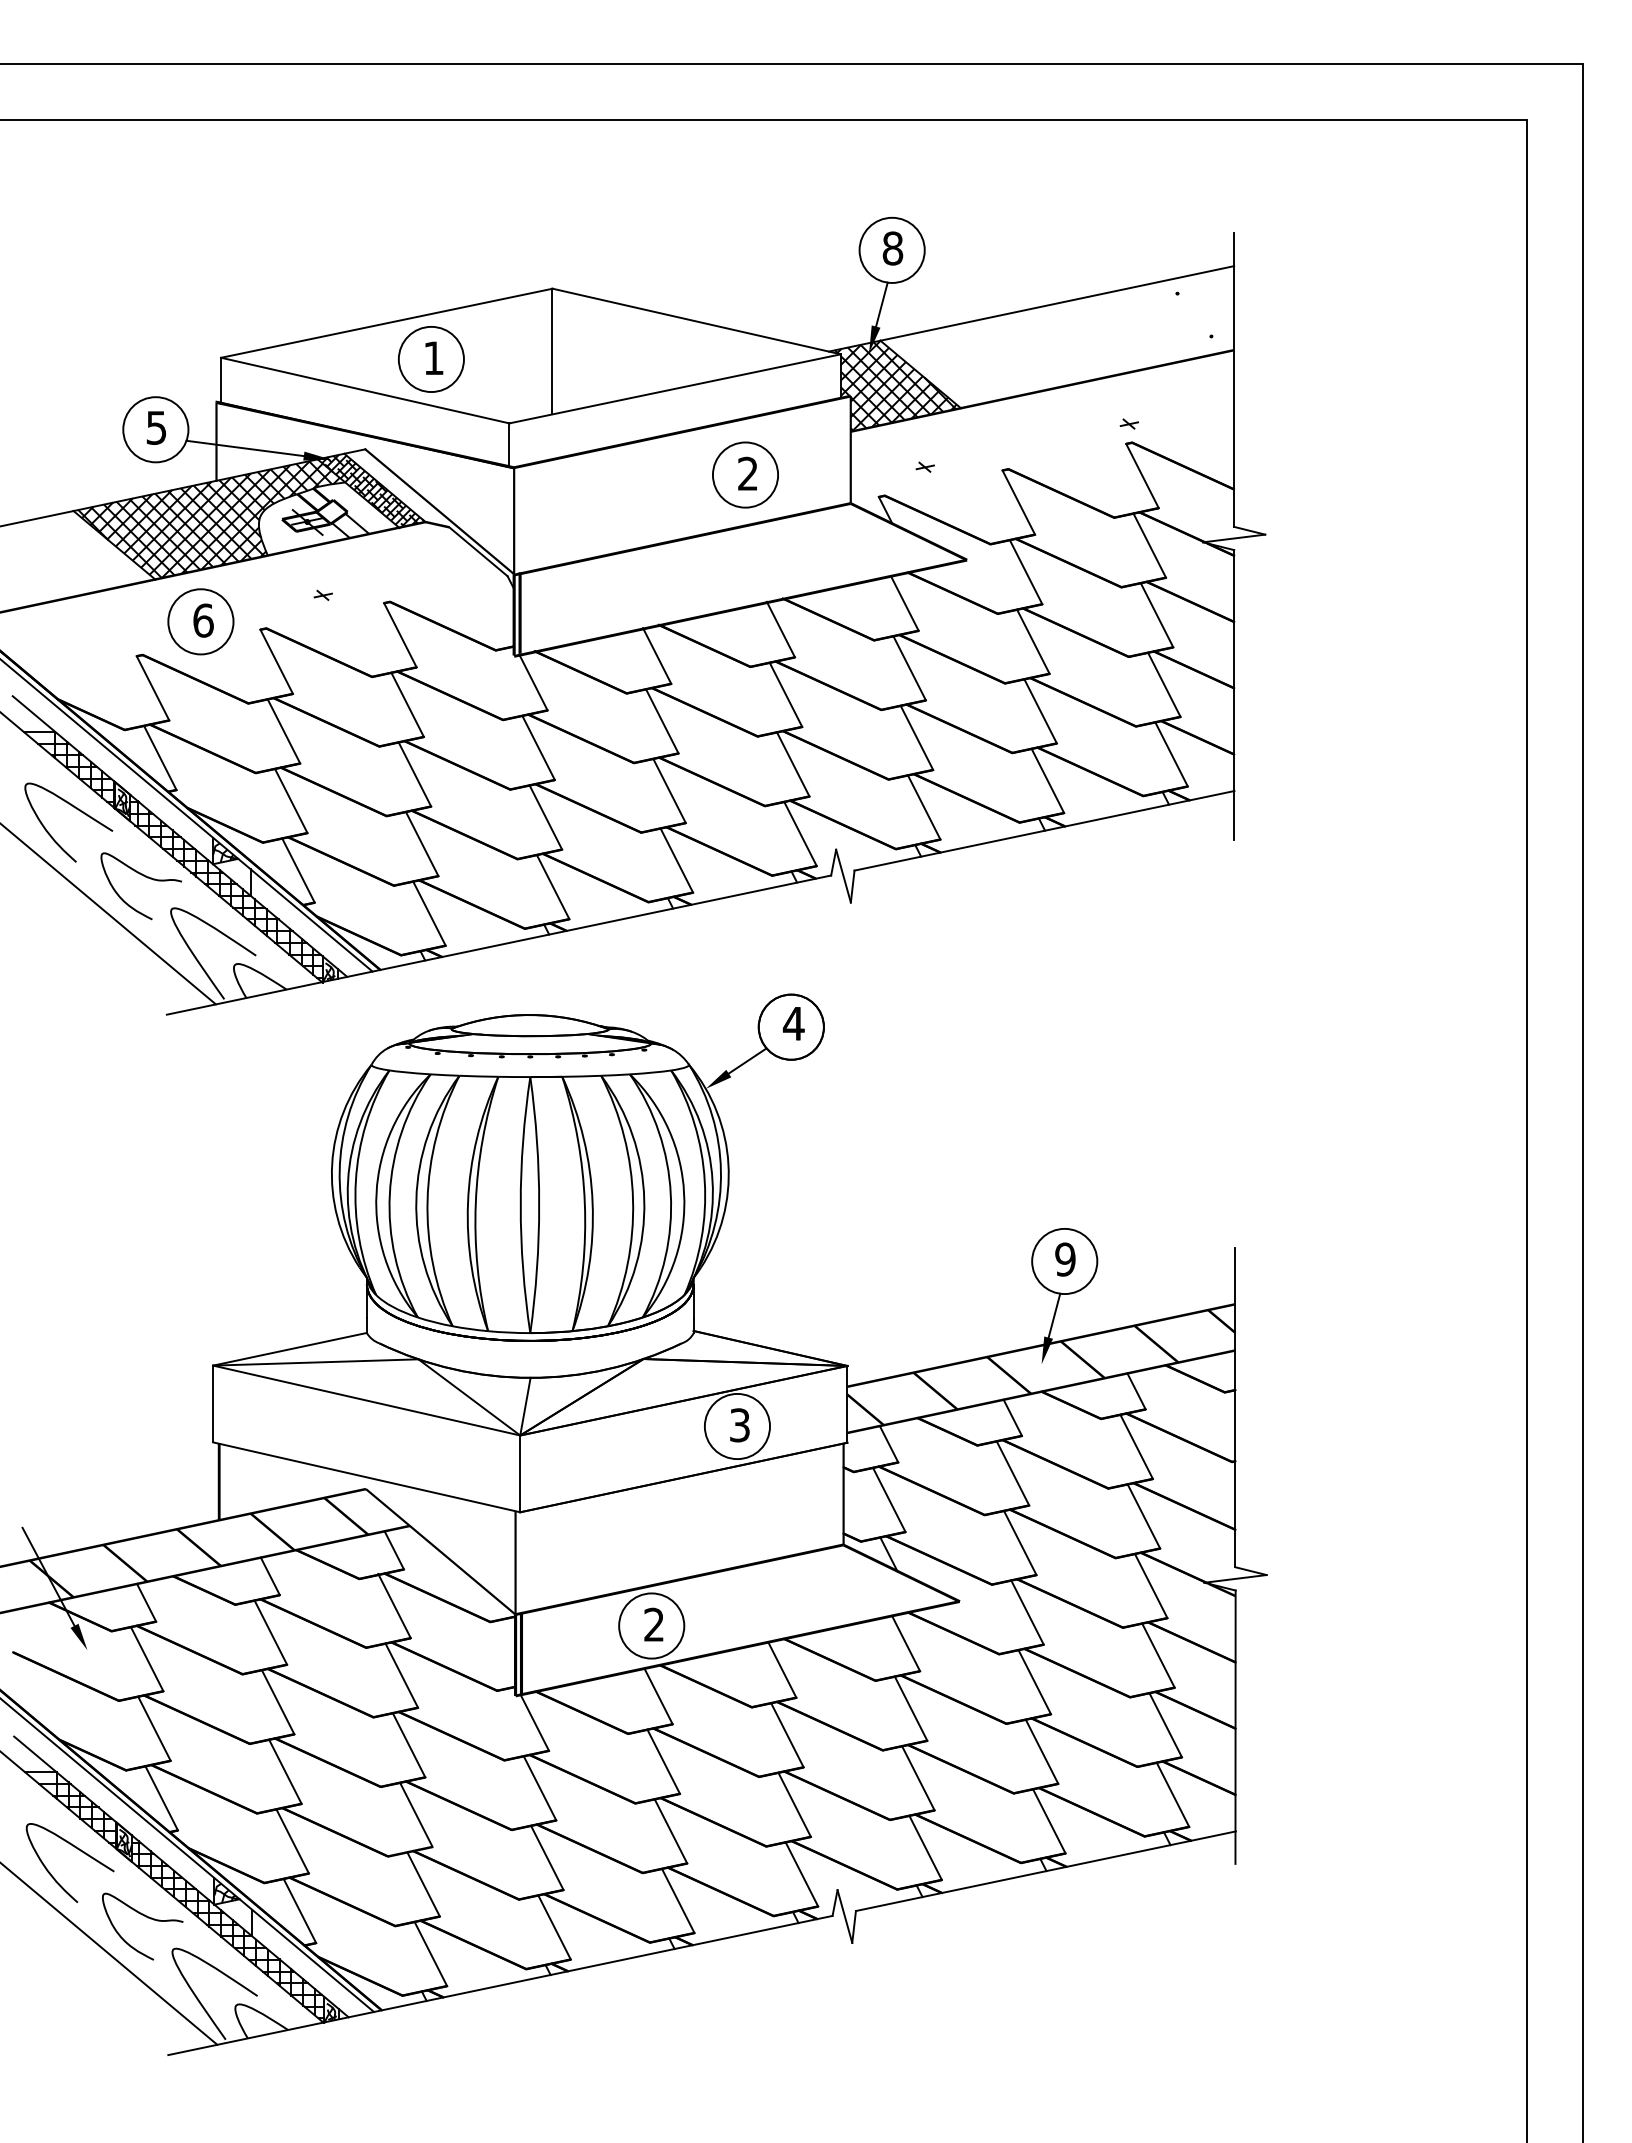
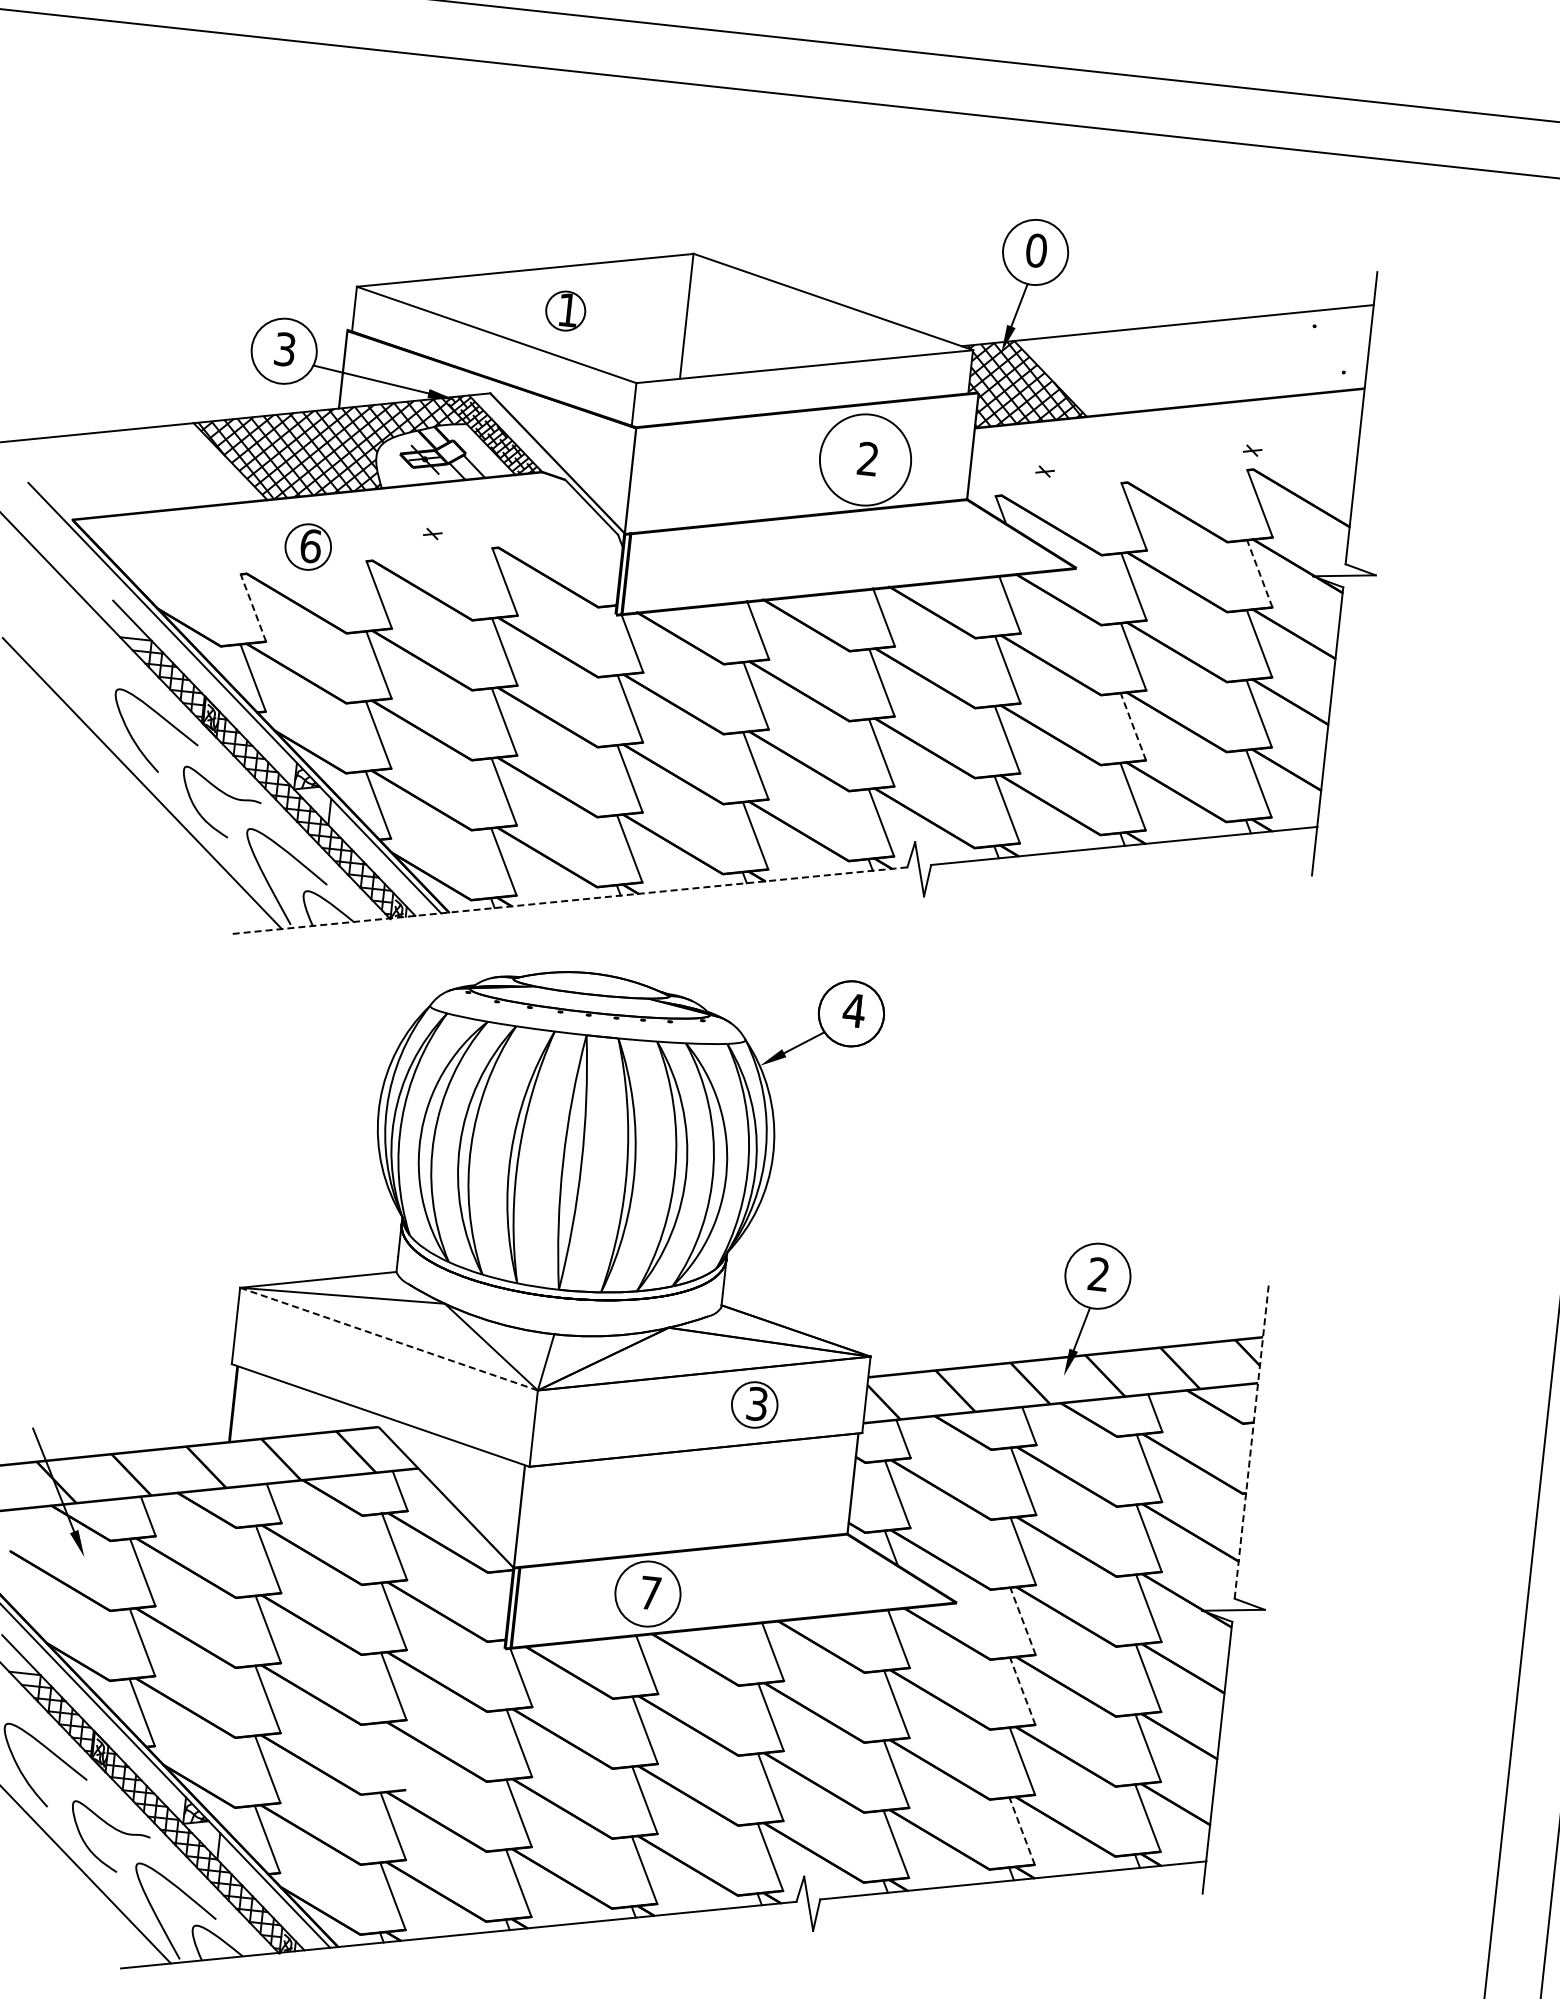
text: (892, 248) -> (1036, 250), 8 -> 0
circle: (430, 359) -> (564, 311), size x0.6
text: (156, 427) -> (285, 349), 5 -> 3
circle: (745, 474) -> (865, 459), size x1.4
line: (1149, 545) -> (1259, 573), solid -> dashed
circle: (200, 621) -> (307, 546), size x0.7
line: (153, 688) -> (253, 608), solid -> dashed
line: (1040, 711) -> (1133, 726), solid -> dashed
line: (498, 945) -> (569, 900), solid -> dashed
text: (1065, 1259) -> (1098, 1274), 9 -> 2
line: (367, 1400) -> (389, 1339), solid -> dashed
line: (1235, 1407) -> (1251, 1439), solid -> dashed
circle: (737, 1426) -> (754, 1404), size x0.7
line: (1027, 1612) -> (1023, 1621), solid -> dashed
text: (653, 1624) -> (649, 1592), 2 -> 7
line: (1034, 1682) -> (1022, 1691), solid -> dashed
line: (416, 1814) -> (393, 1756), removed
line: (1049, 1821) -> (1022, 1831), solid -> dashed

